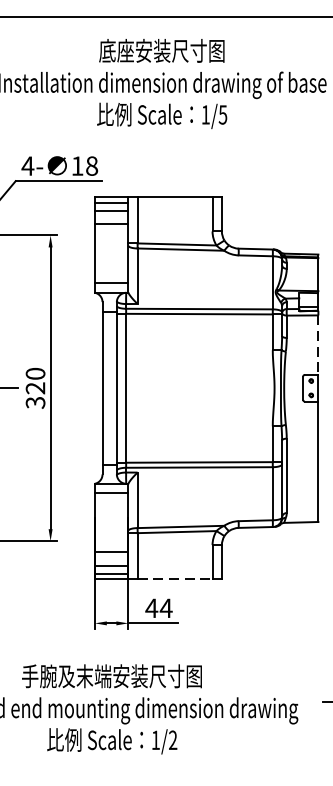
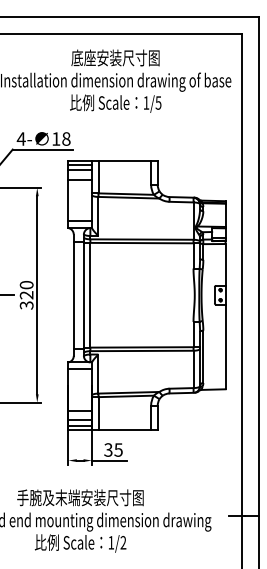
line: (318, 344) -> (225, 264), dashed -> solid
line: (176, 579) -> (125, 429), dashed -> solid
text: (158, 607) -> (113, 449), 44 -> 35

